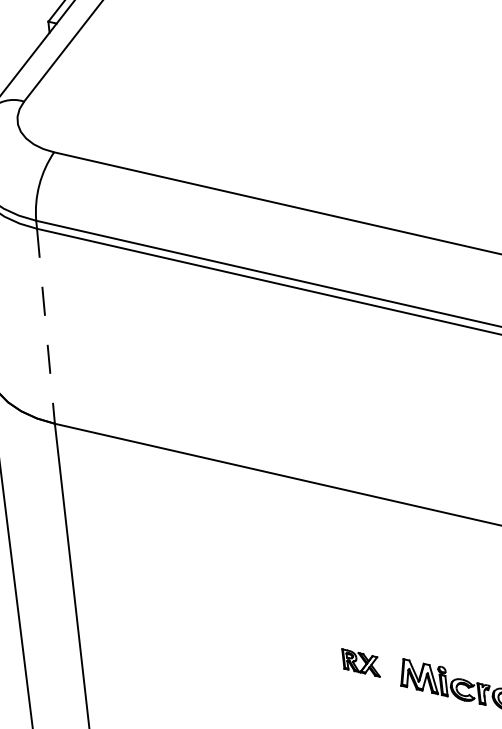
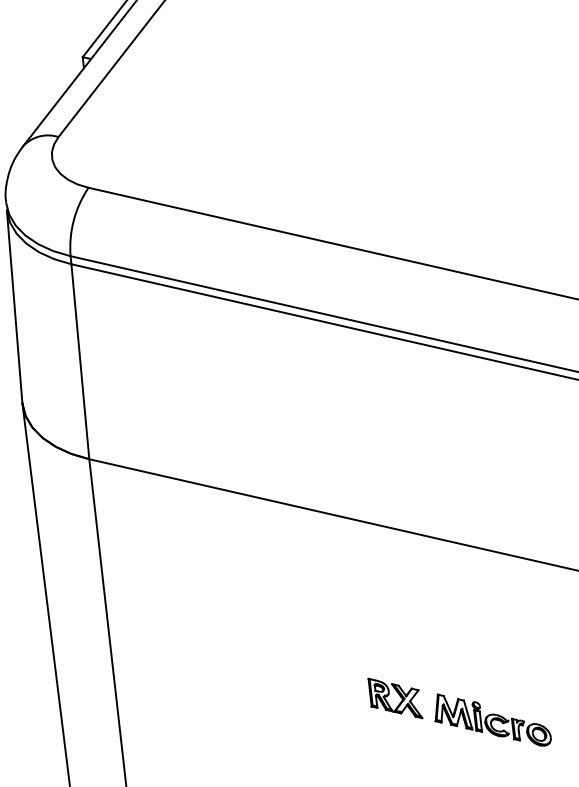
line: (46, 326) -> (80, 361), dashed -> solid
part: (361, 663) -> (395, 698), size x1.43

